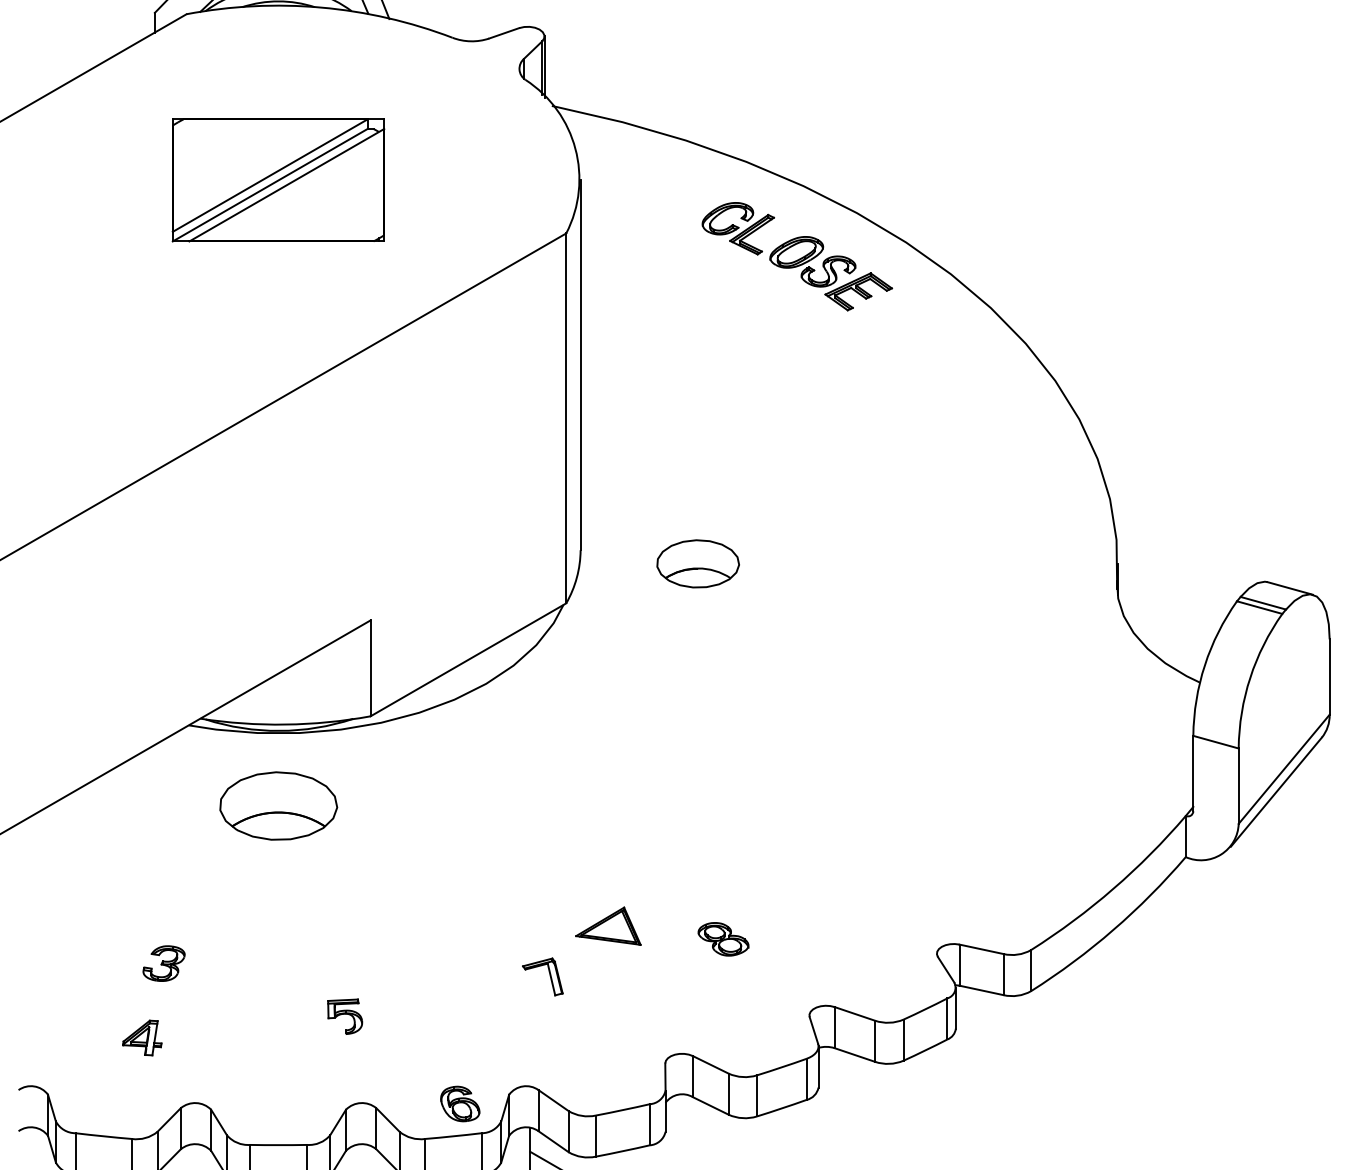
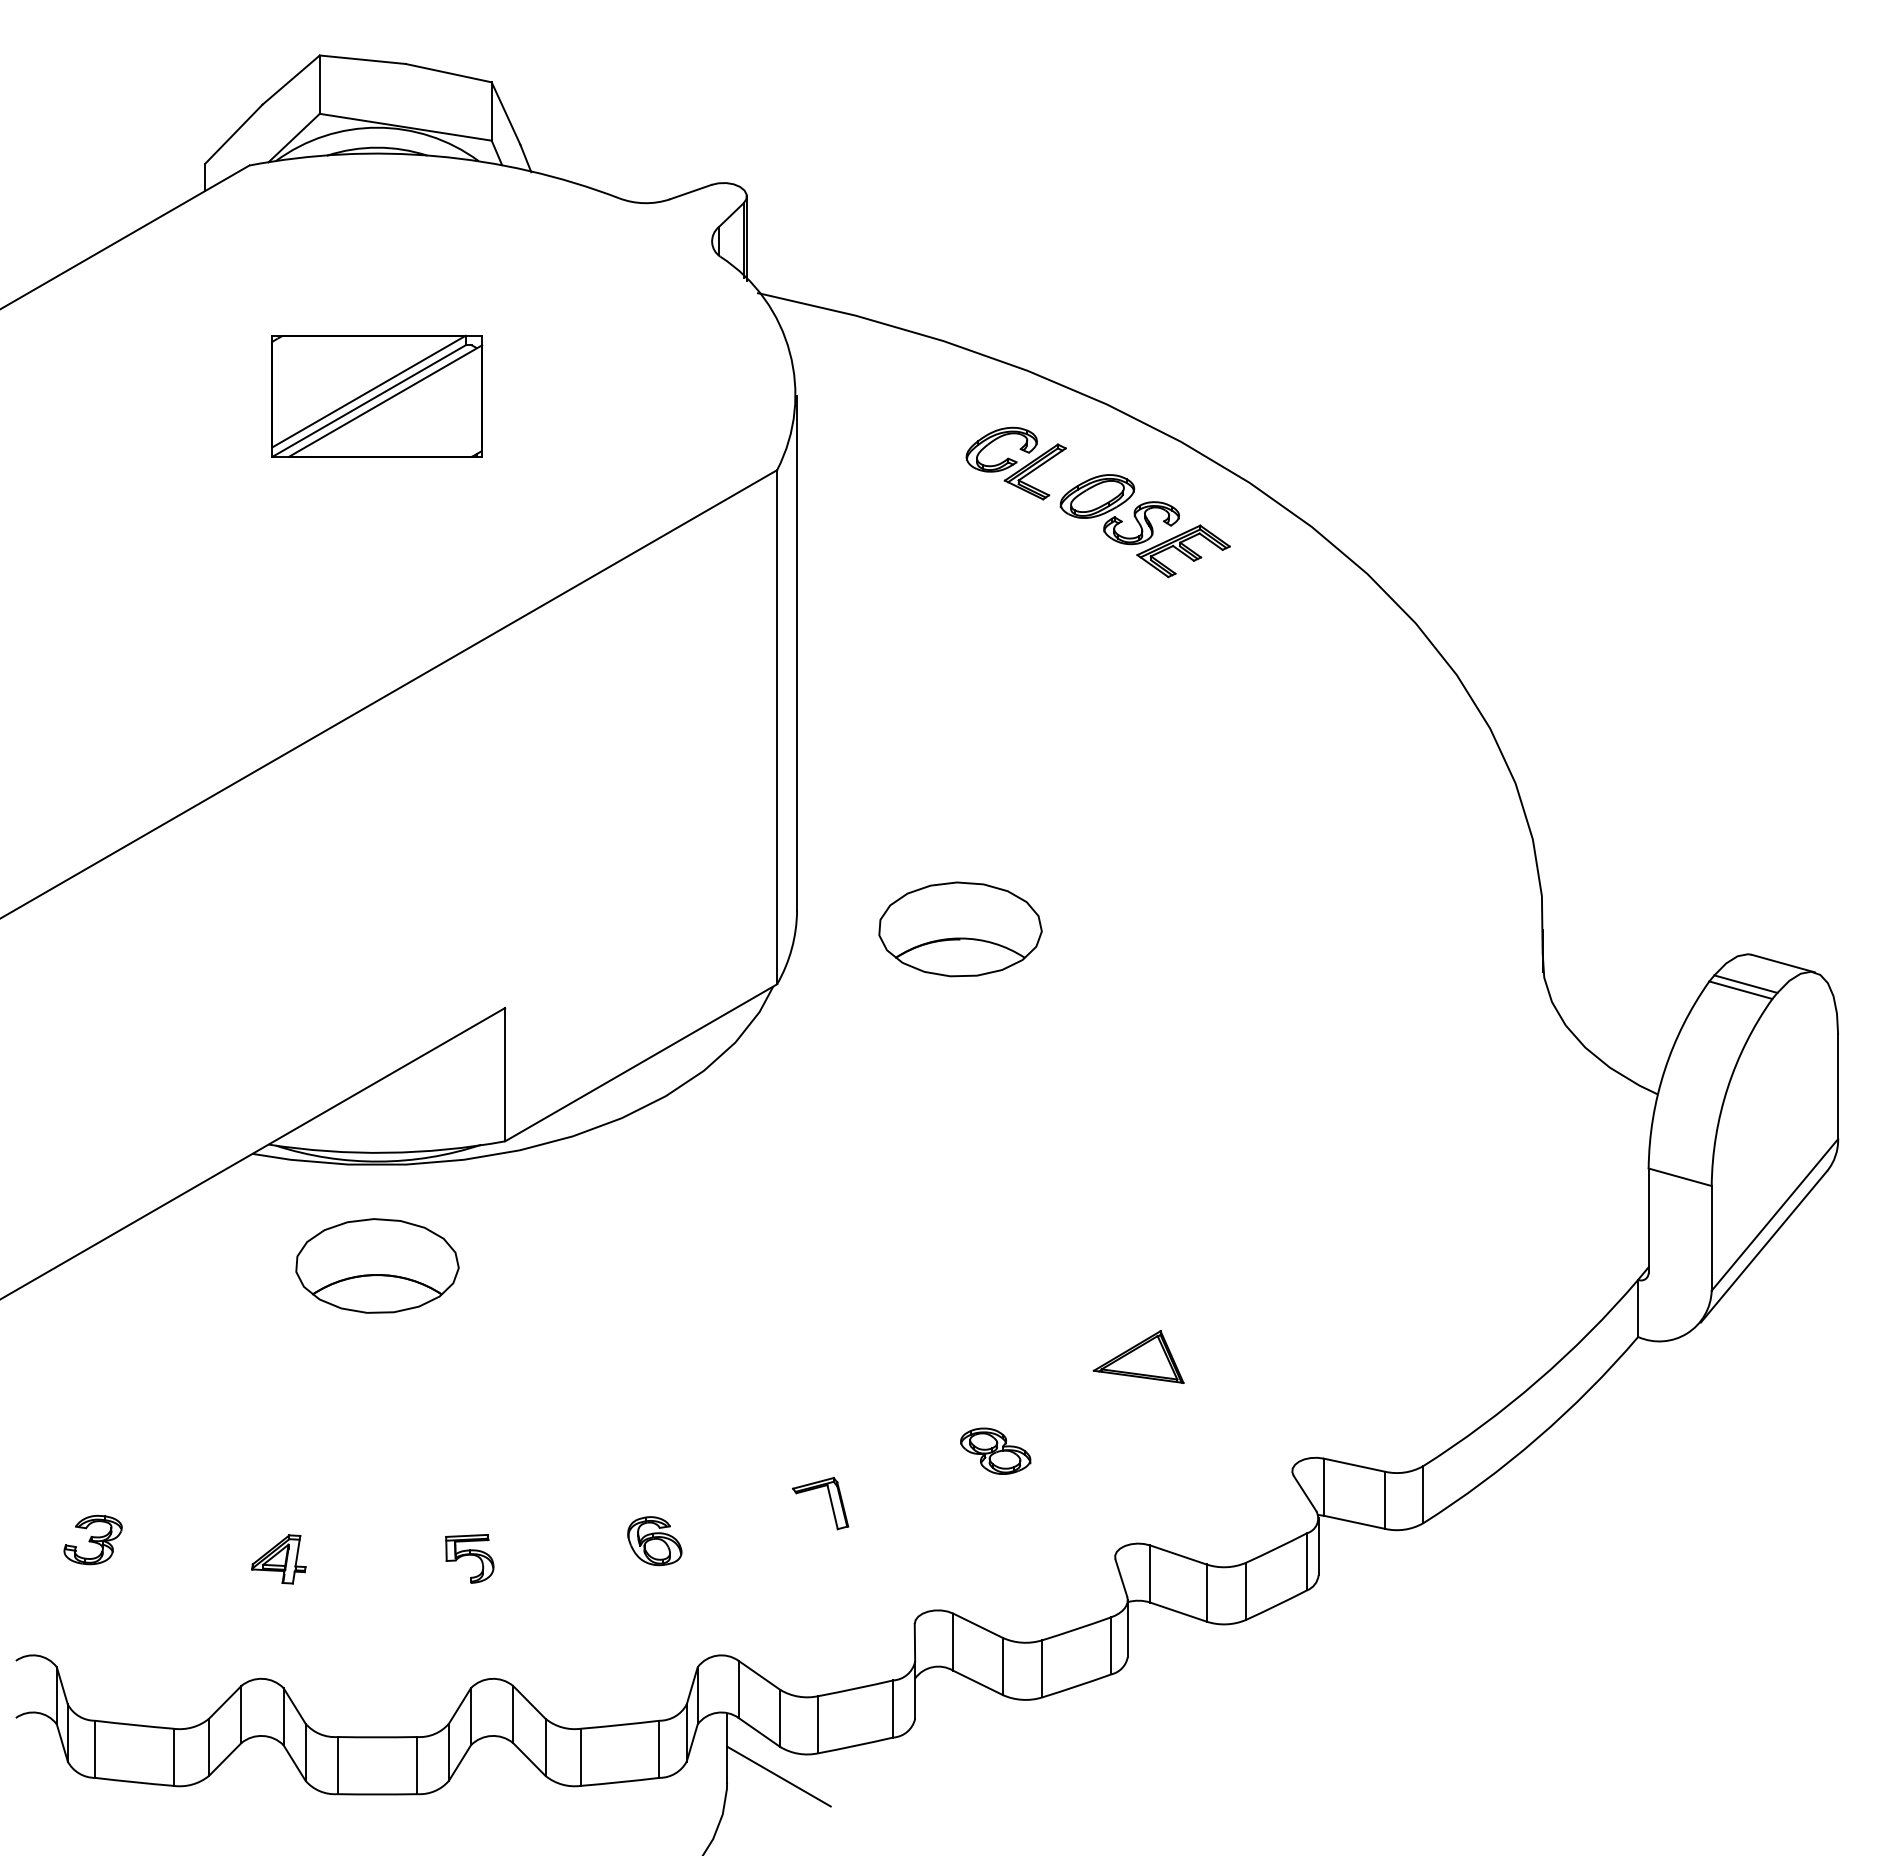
part: (278, 179) -> (377, 395), size x0.71
part: (698, 563) -> (960, 929), size x1.43
part: (608, 925) -> (1138, 1356), moved
part: (163, 963) -> (92, 1539), moved
part: (549, 974) -> (829, 1499), moved
part: (142, 1038) -> (278, 1559), moved
part: (460, 1104) -> (654, 1541), moved

